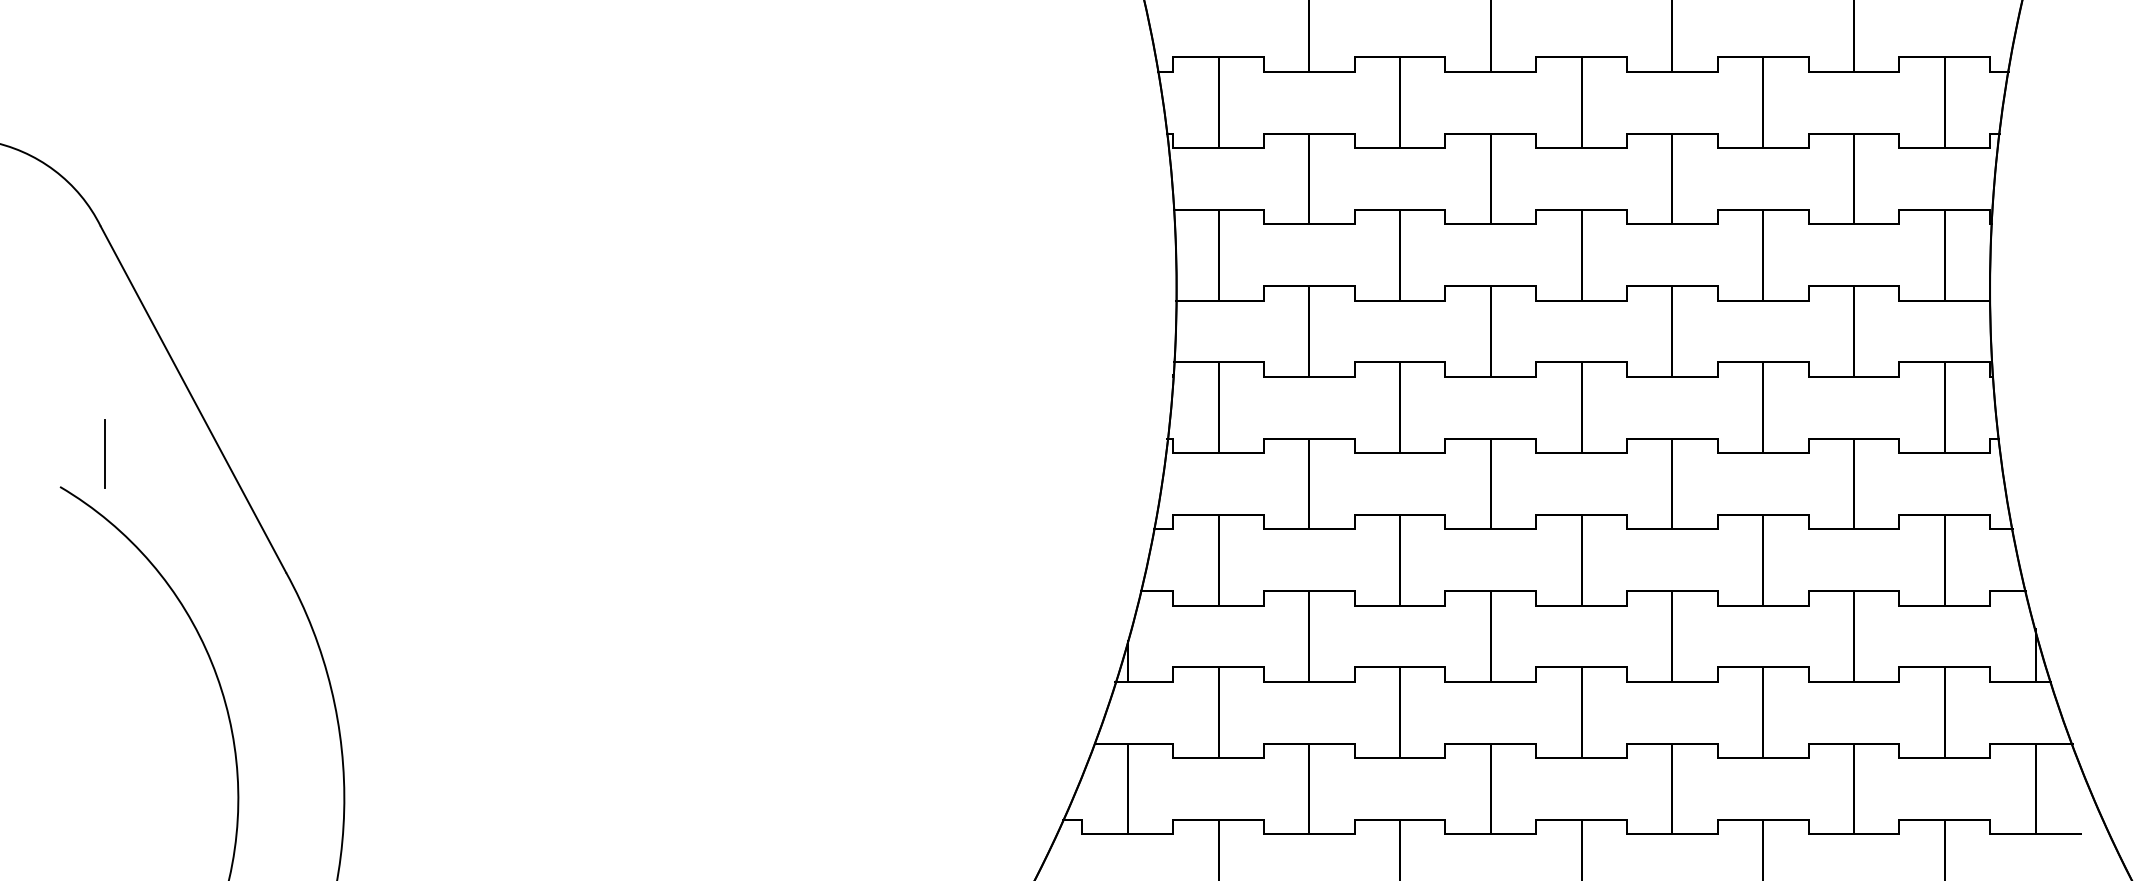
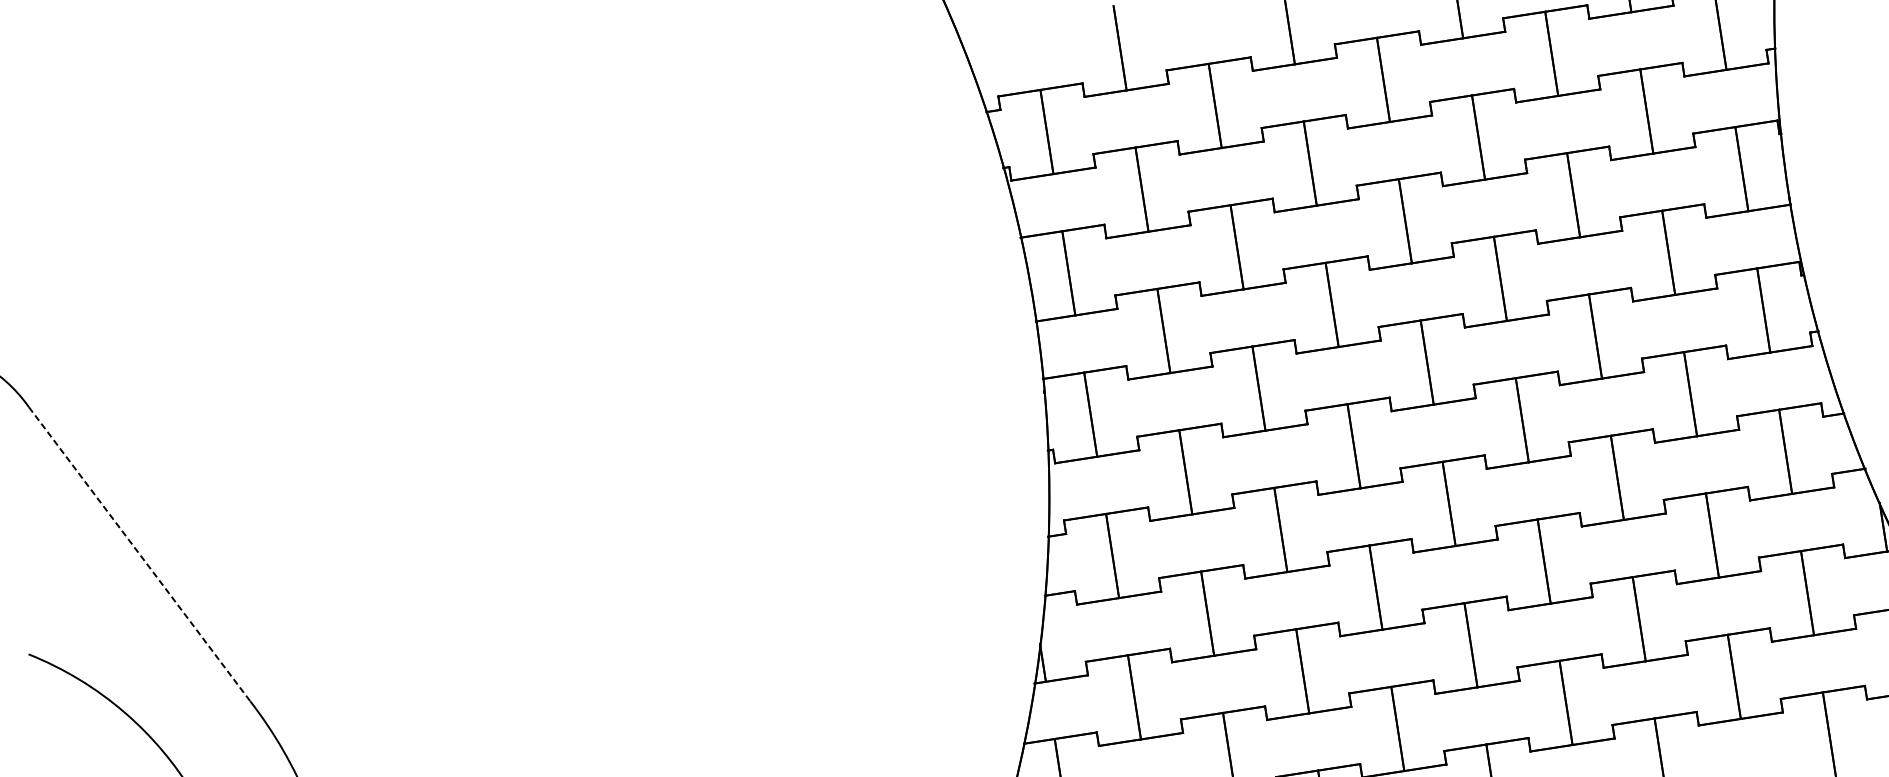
line: (193, 400) -> (139, 555), solid -> dashed
line: (104, 453) -> (64, 616), removed

